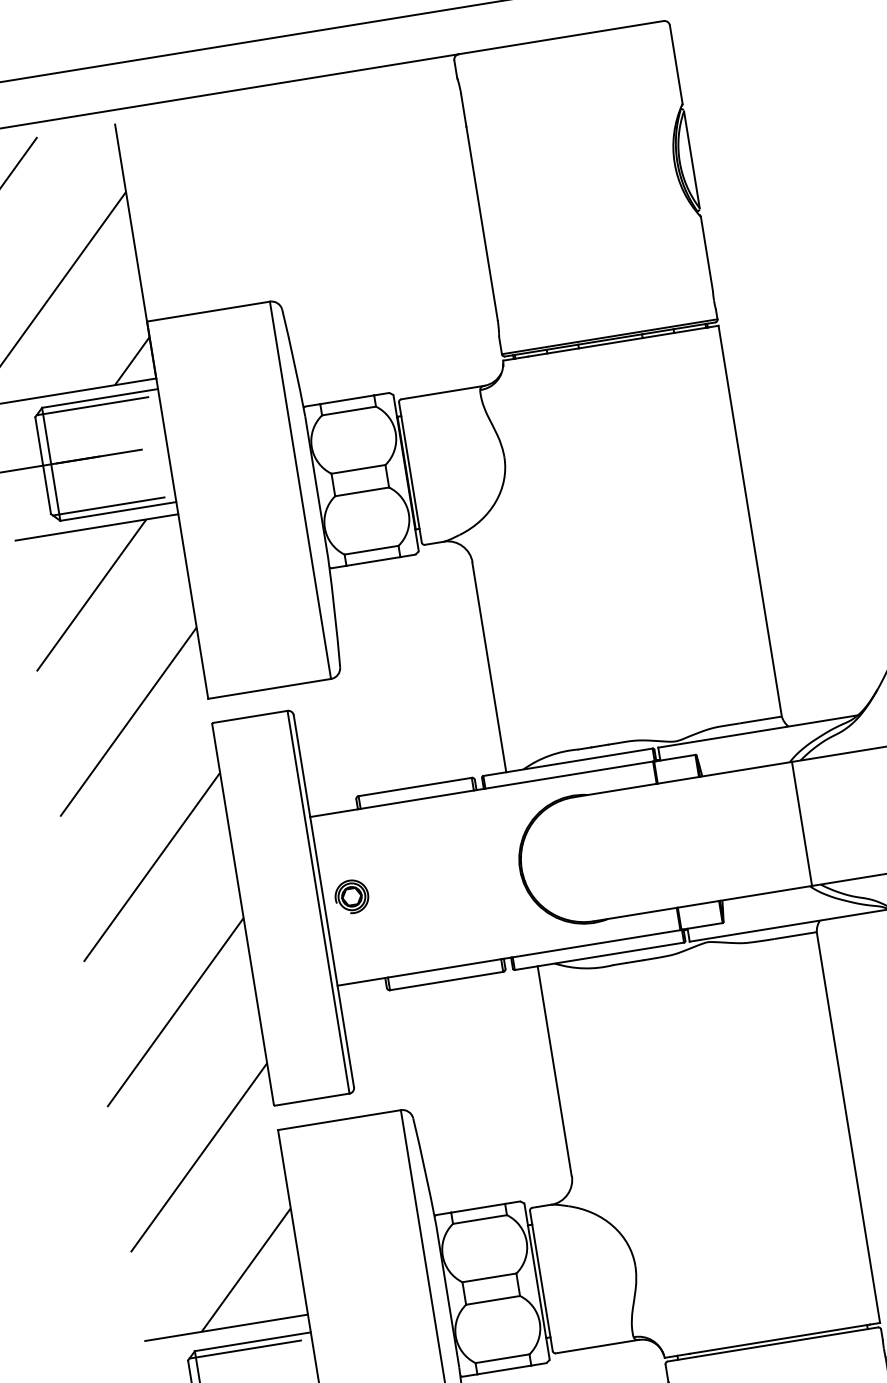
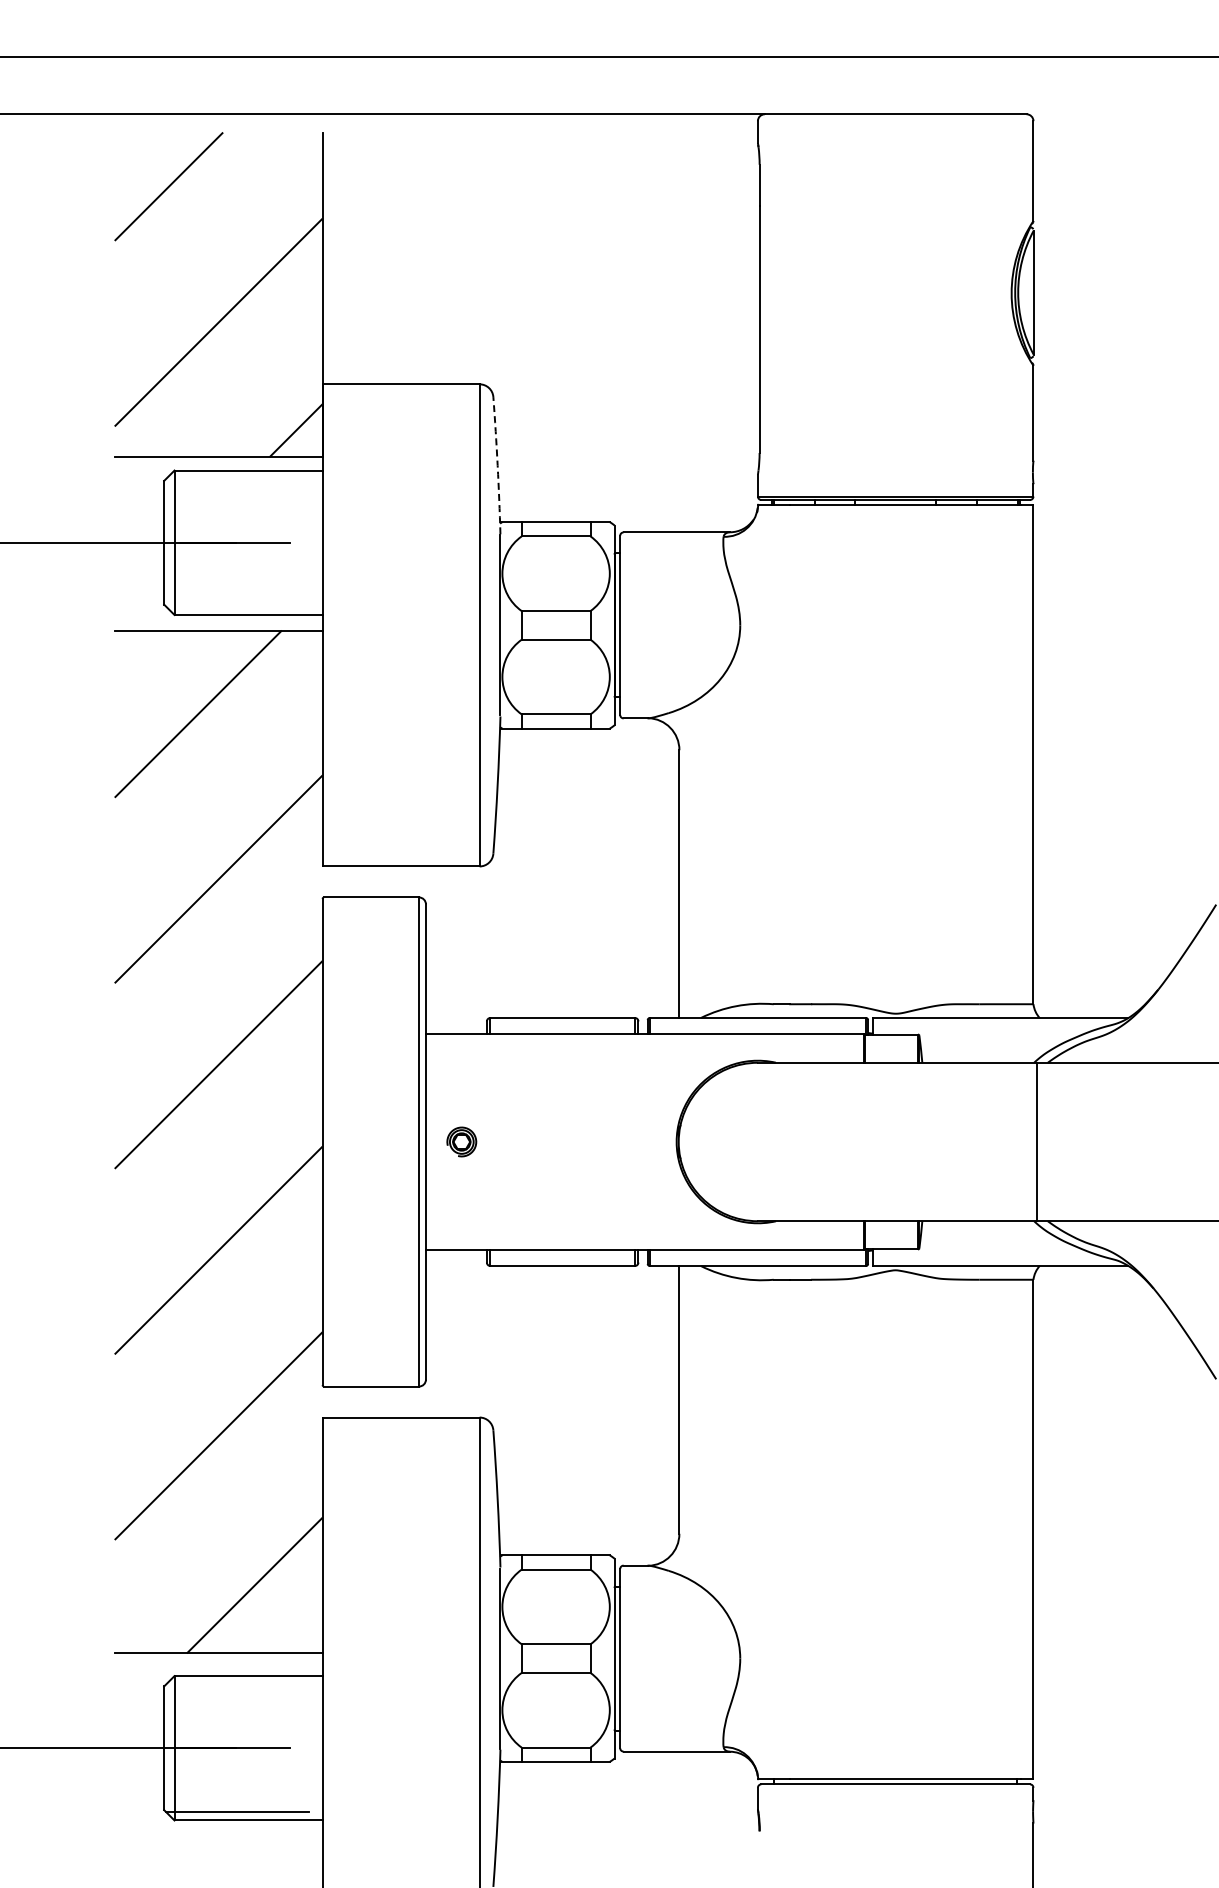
arc: (294, 362) -> (497, 465), solid -> dashed
line: (92, 406) -> (237, 478), removed
line: (108, 506) -> (237, 606), removed
part: (351, 896) -> (461, 1141), size x0.7
line: (245, 1349) -> (237, 1684), removed

